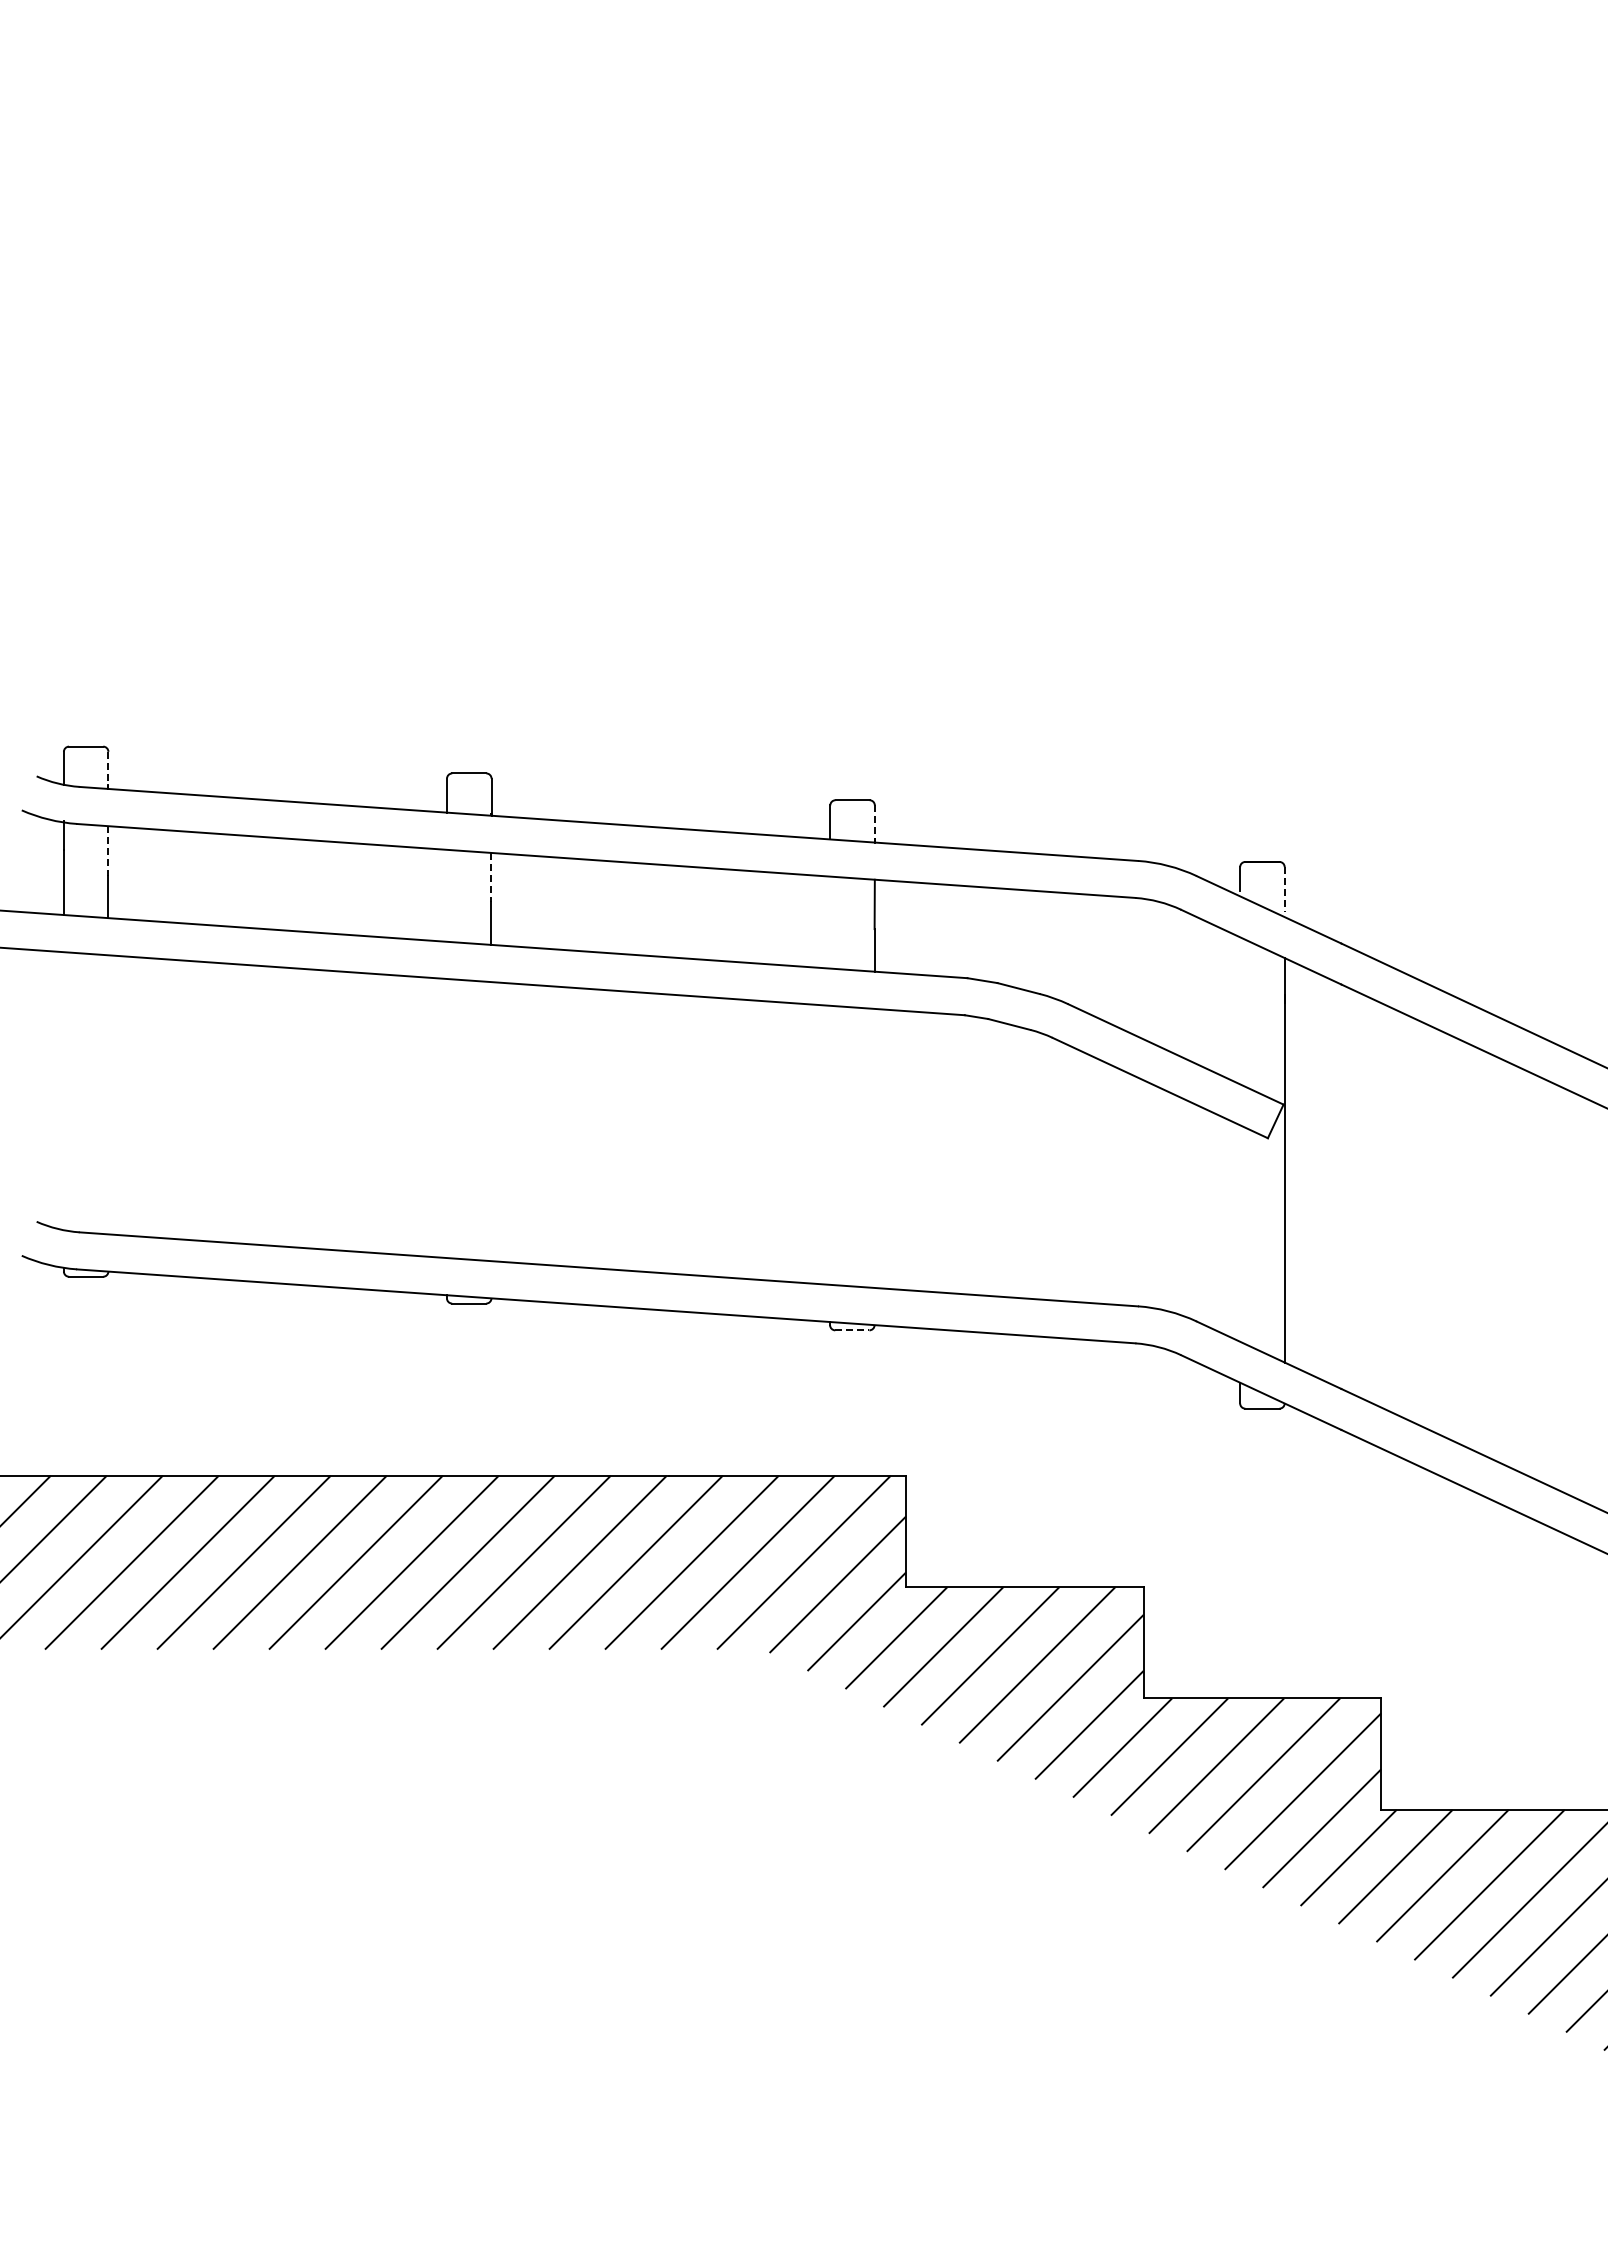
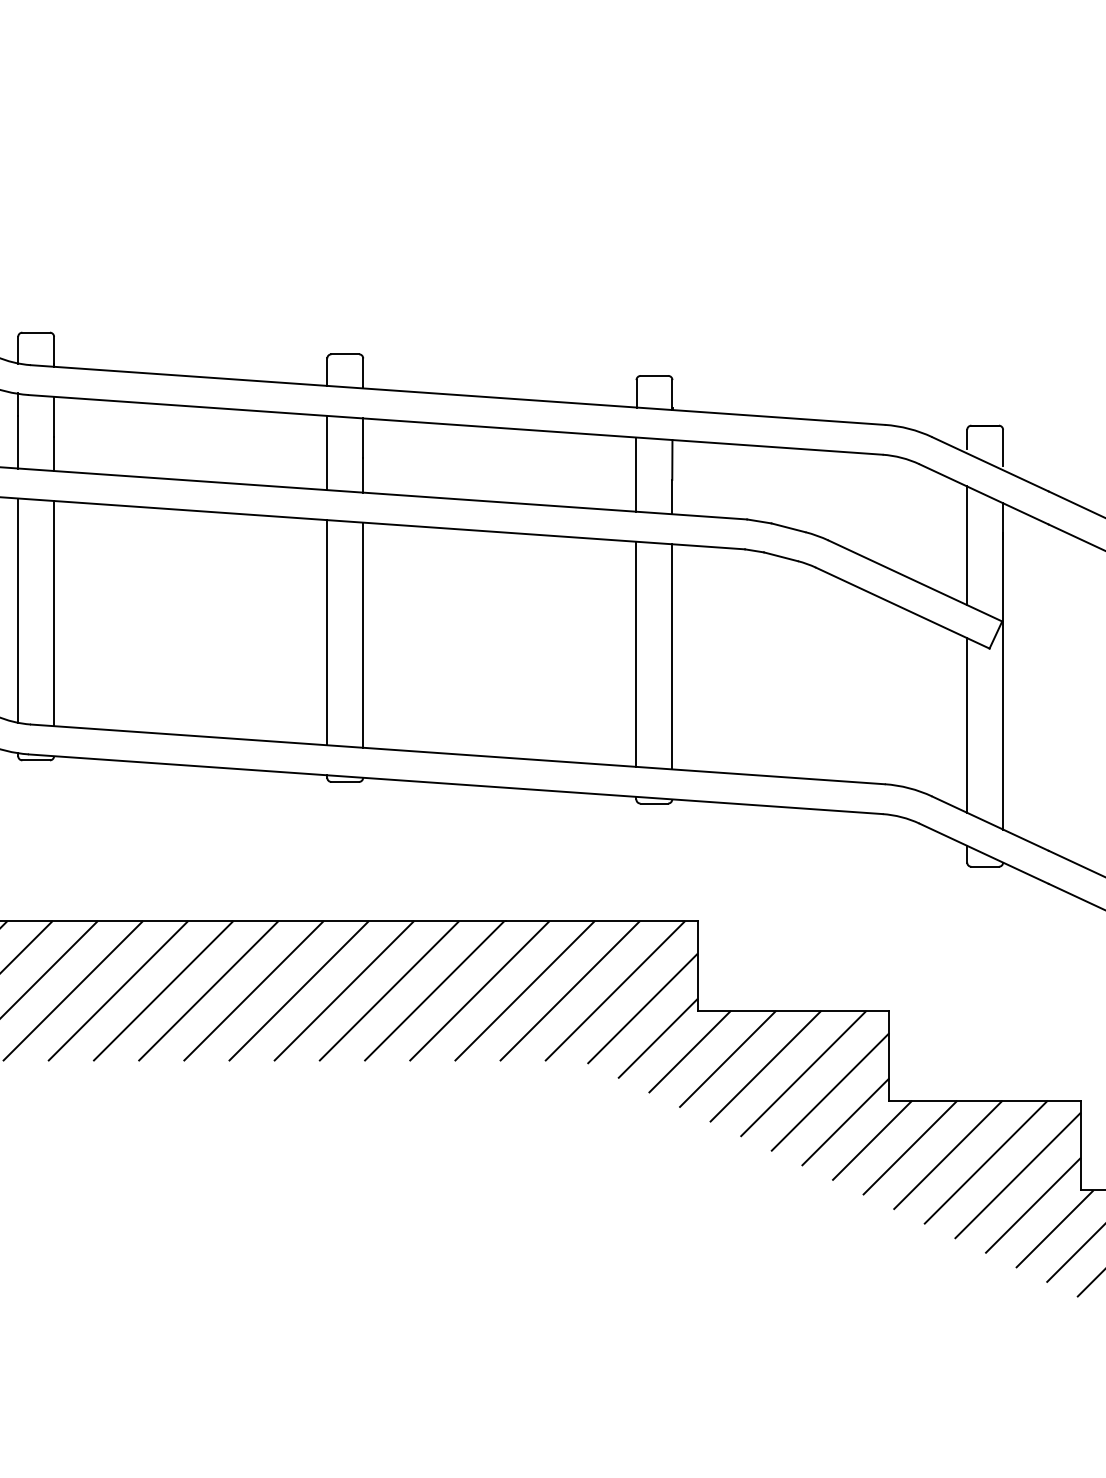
line: (108, 770) -> (54, 351), dashed -> solid
line: (874, 824) -> (672, 395), dashed -> solid
line: (108, 850) -> (54, 416), dashed -> solid
line: (491, 877) -> (363, 438), dashed -> solid
line: (1284, 889) -> (1002, 447), dashed -> solid
line: (446, 895) -> (326, 452), added
line: (830, 922) -> (636, 474), added
line: (1240, 1010) -> (967, 545), added
line: (63, 1091) -> (17, 610), added
line: (108, 1094) -> (54, 613), added
line: (446, 1118) -> (326, 632), added
line: (491, 1121) -> (363, 635), added
line: (830, 1144) -> (636, 653), added
line: (874, 1147) -> (672, 656), added
line: (1240, 1233) -> (967, 725), added
line: (852, 1330) -> (654, 803), dashed -> solid

